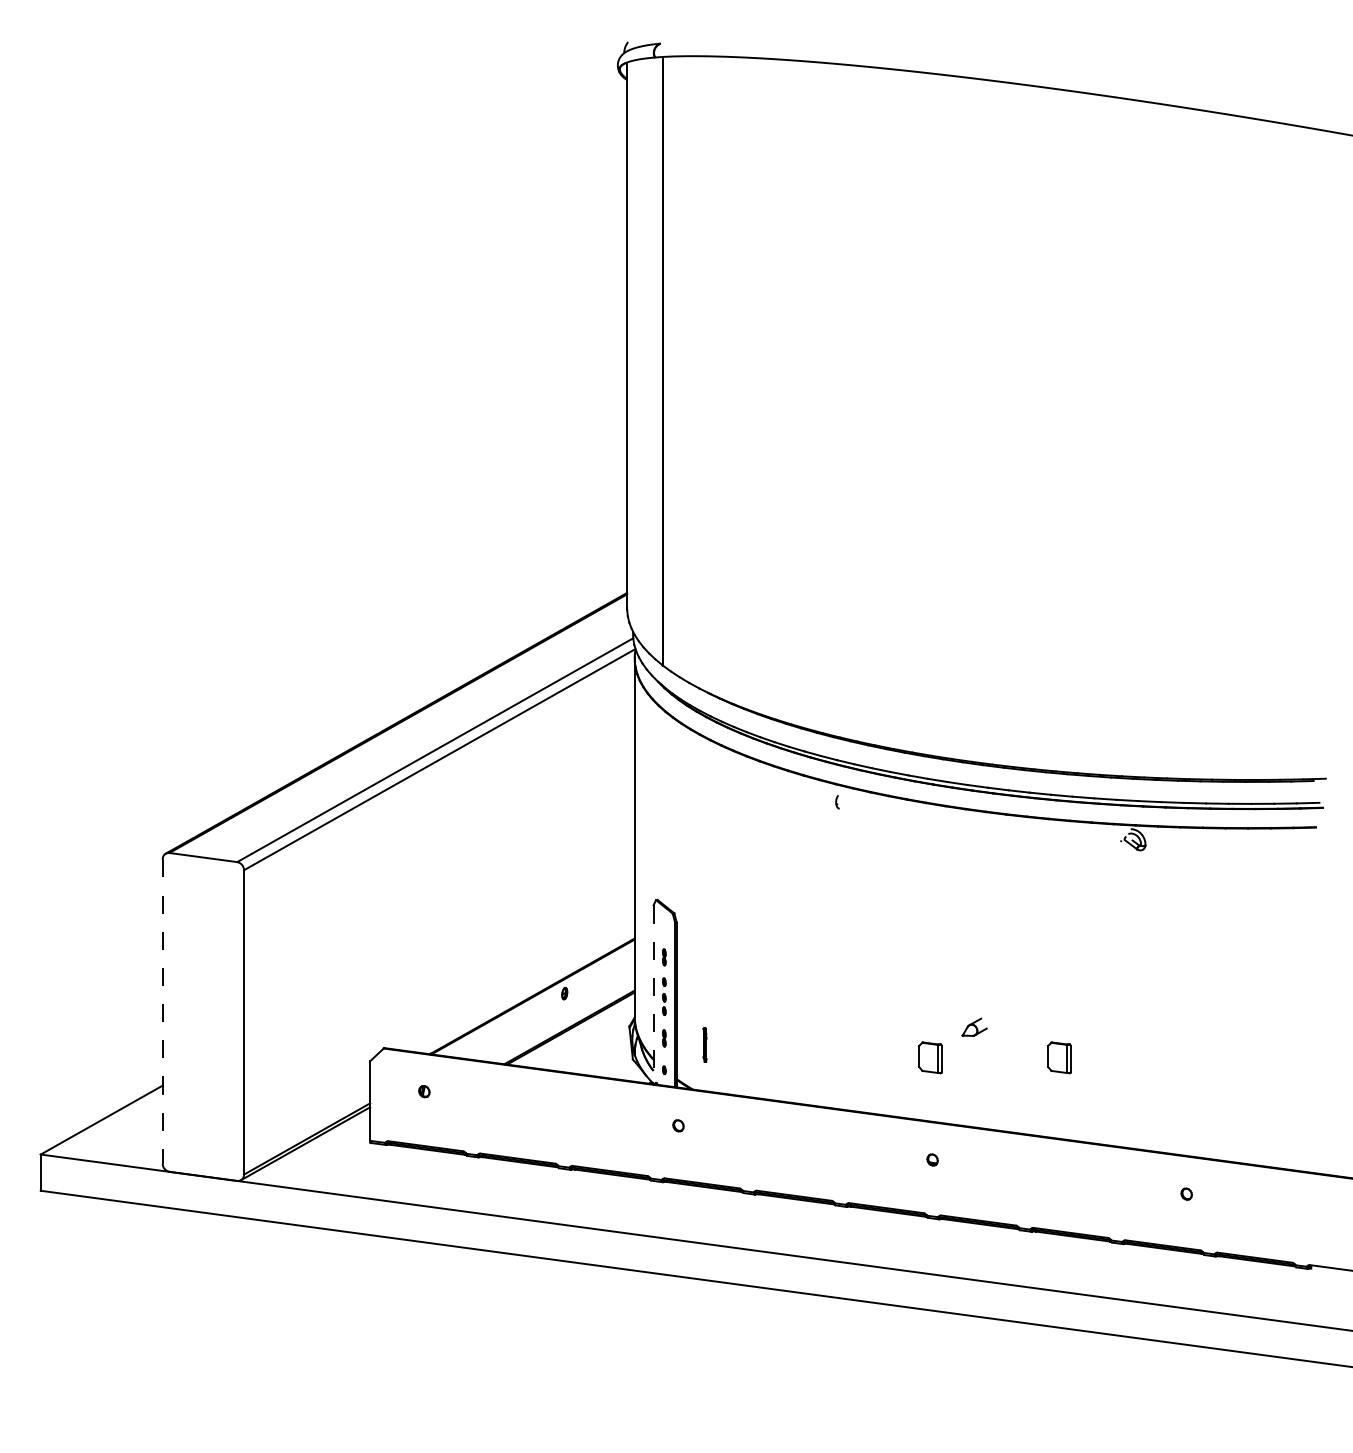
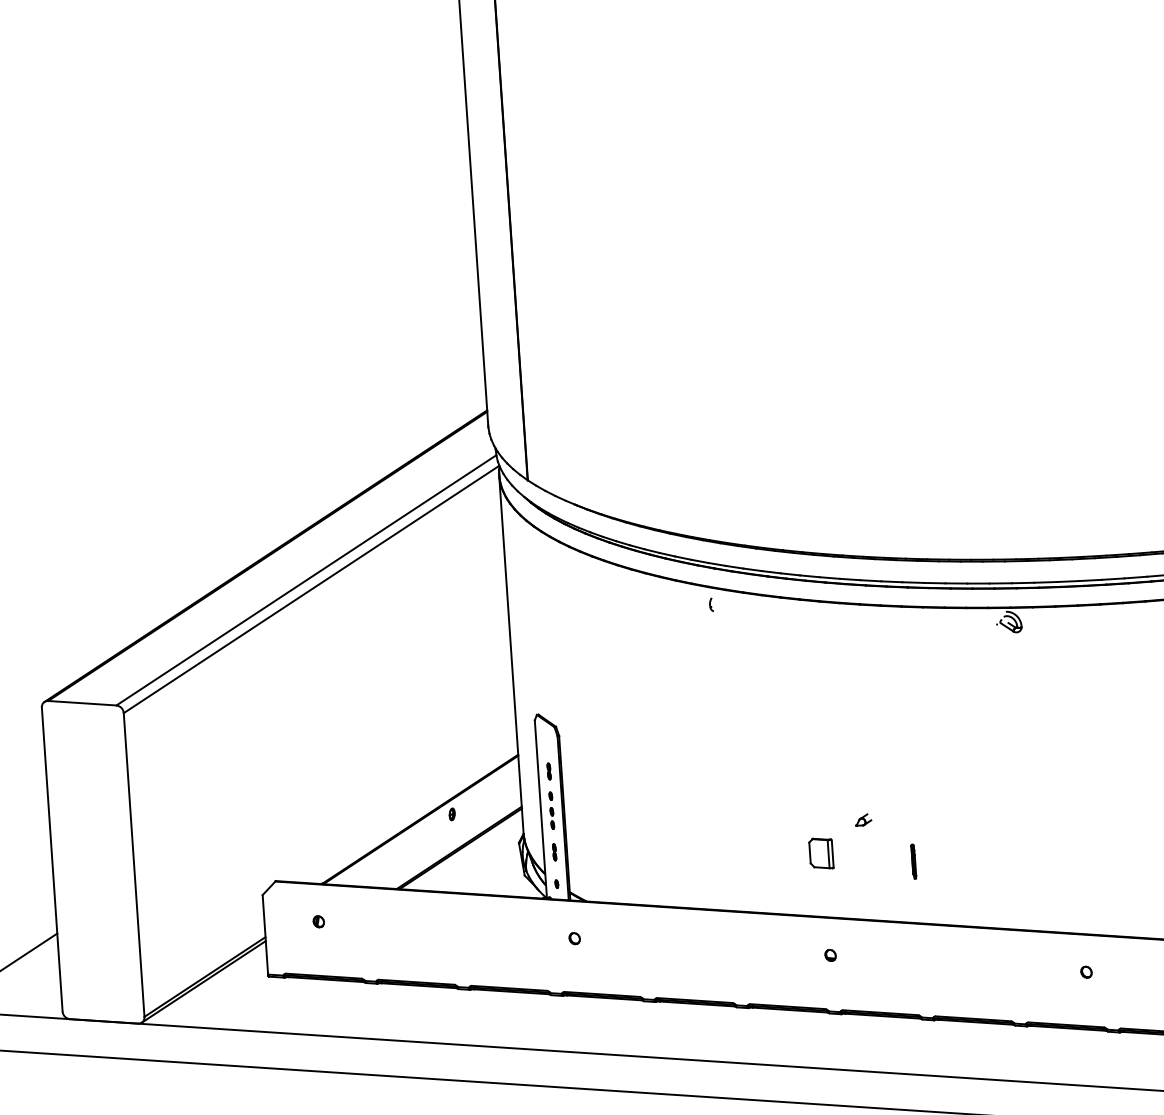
line: (653, 995) -> (540, 810), dashed -> solid
line: (162, 1012) -> (52, 860), dashed -> solid
part: (974, 1026) -> (863, 819), size x0.62
part: (704, 1044) -> (913, 861), moved
part: (1059, 1057) -> (950, 844), removed

